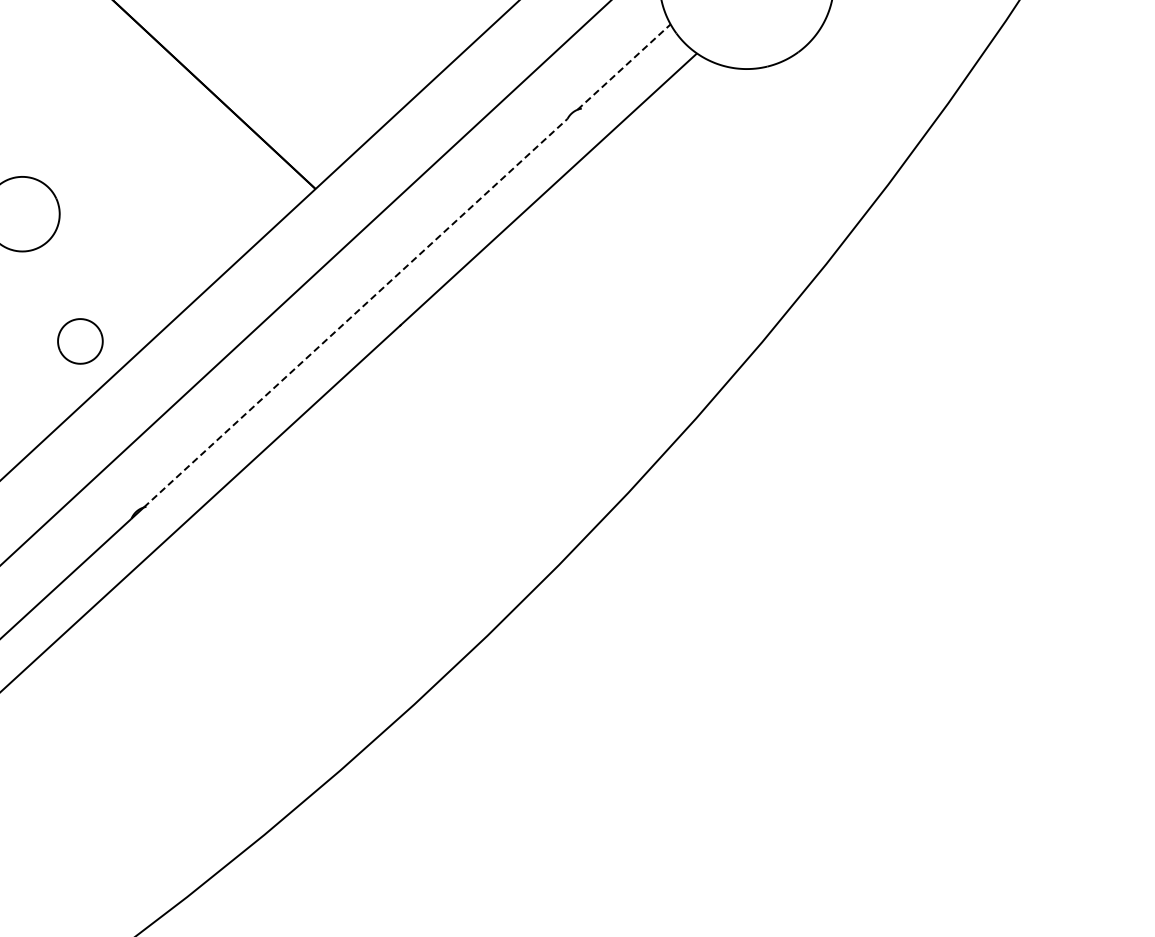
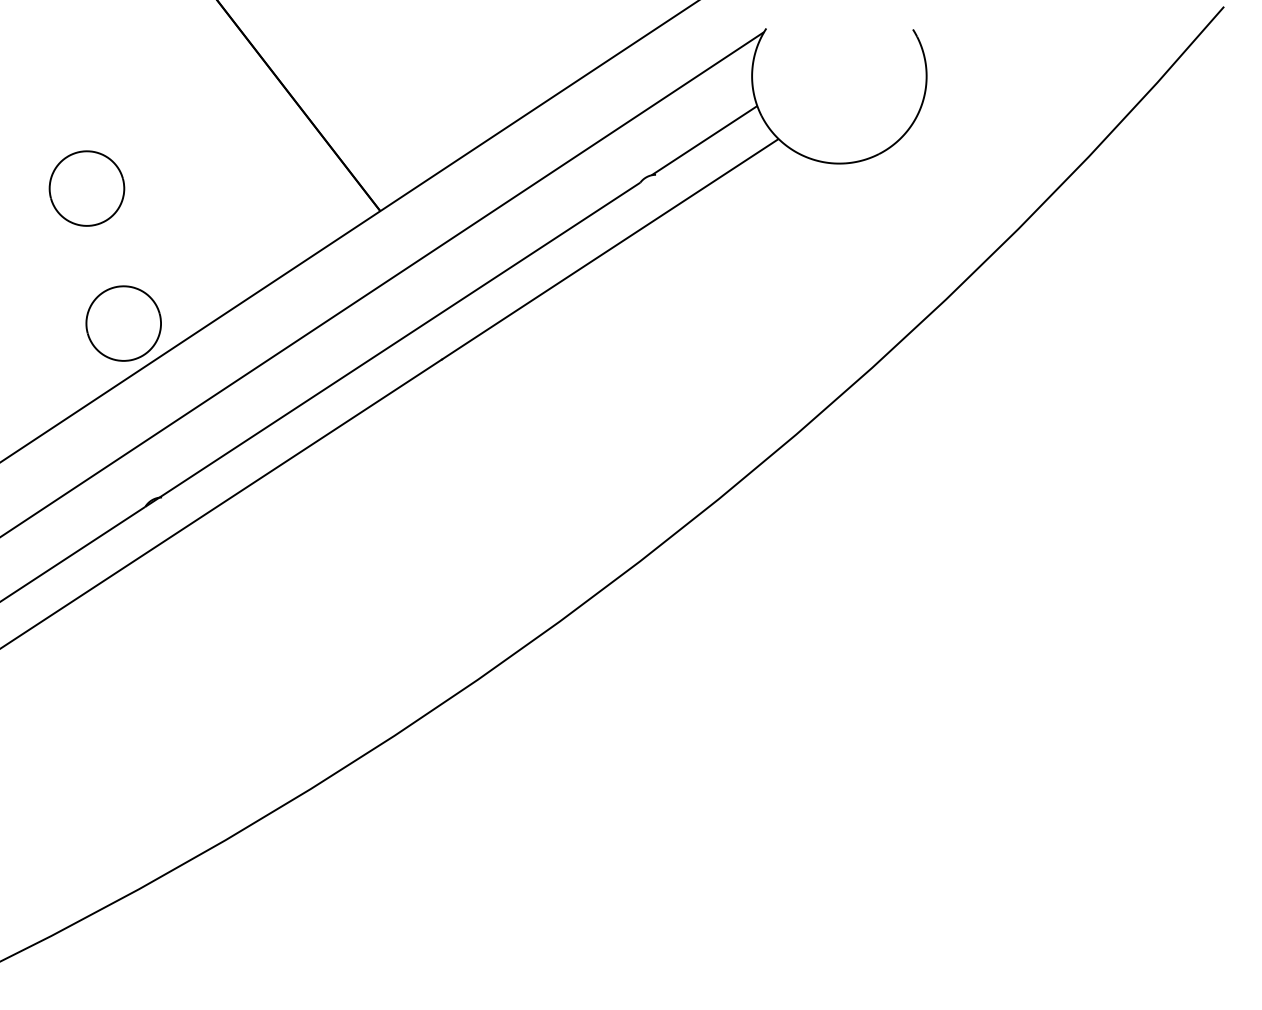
line: (624, 66) -> (704, 140), dashed -> solid
line: (356, 312) -> (400, 339), dashed -> solid
part: (80, 341) -> (123, 323), size x1.67

